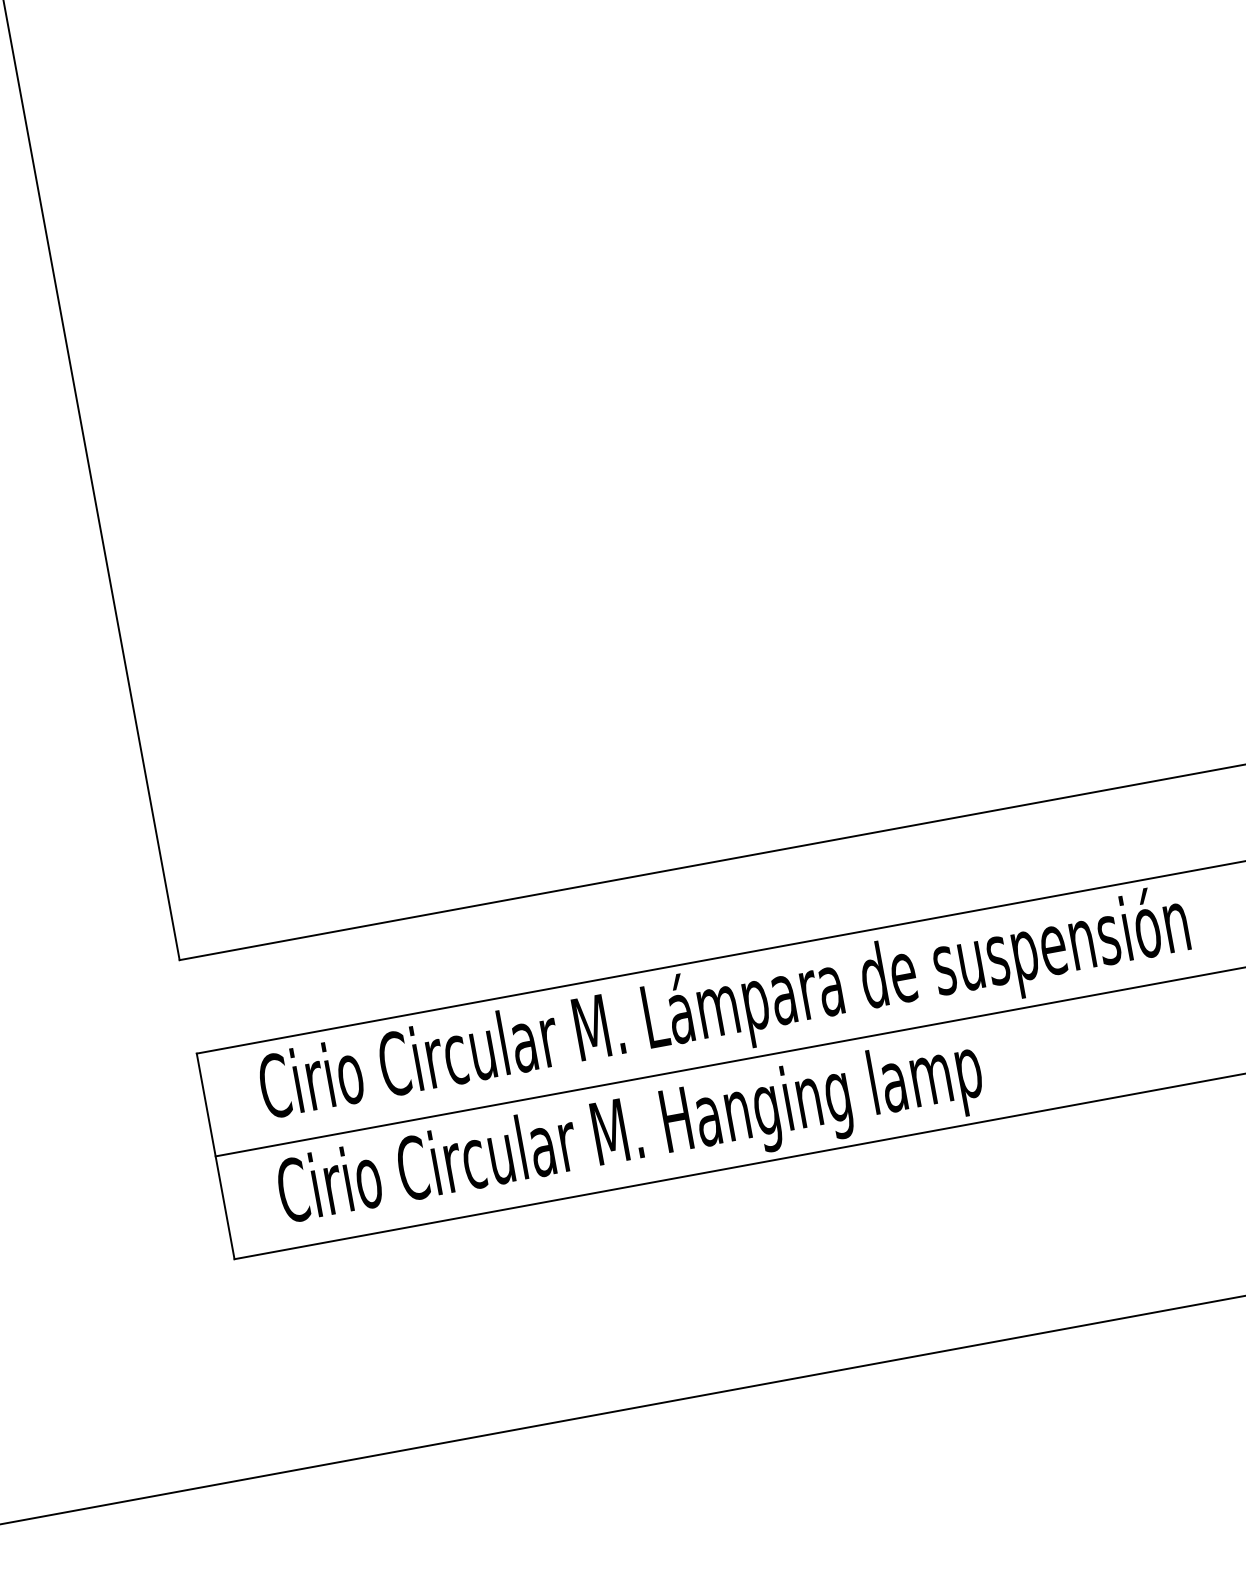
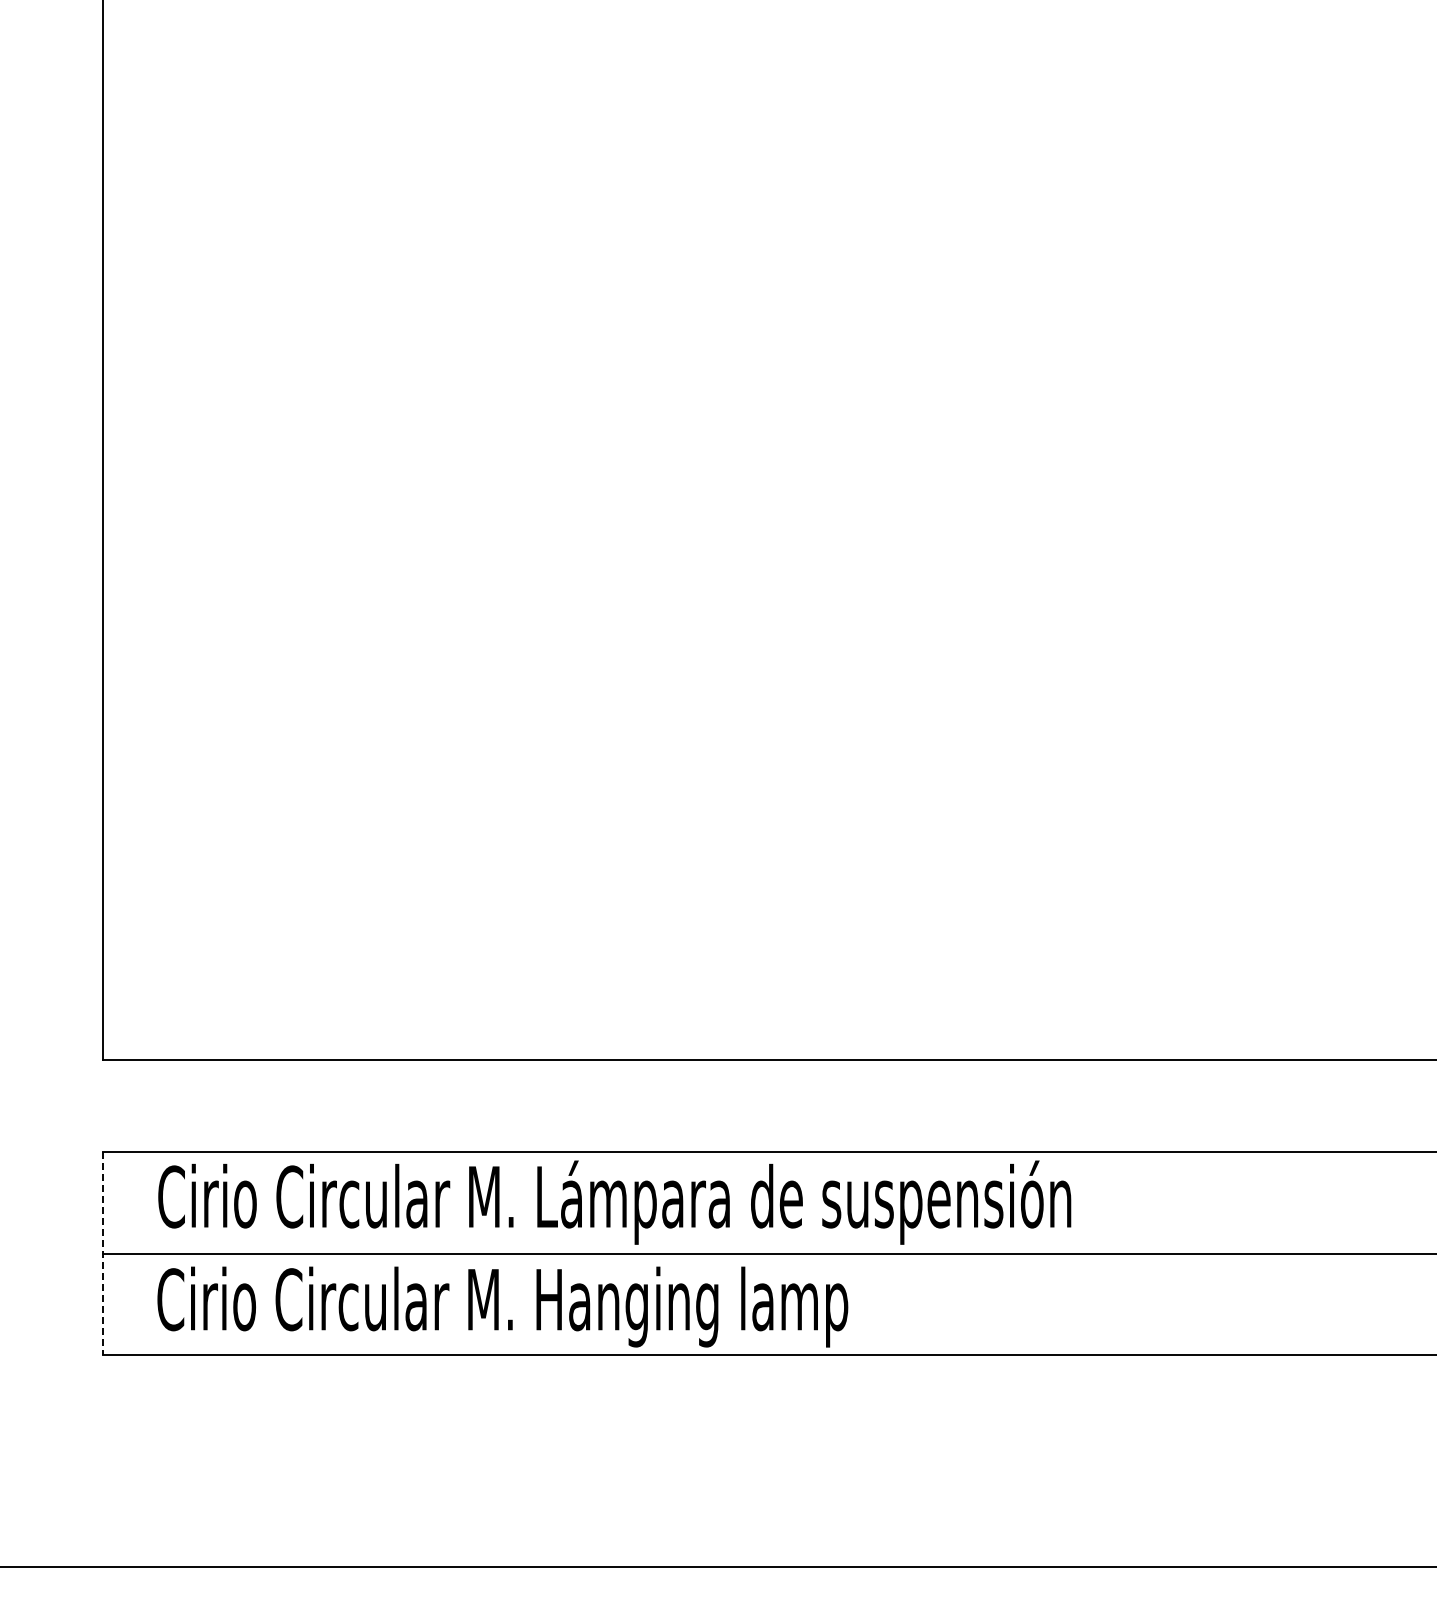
line: (215, 1157) -> (102, 1254), solid -> dashed

